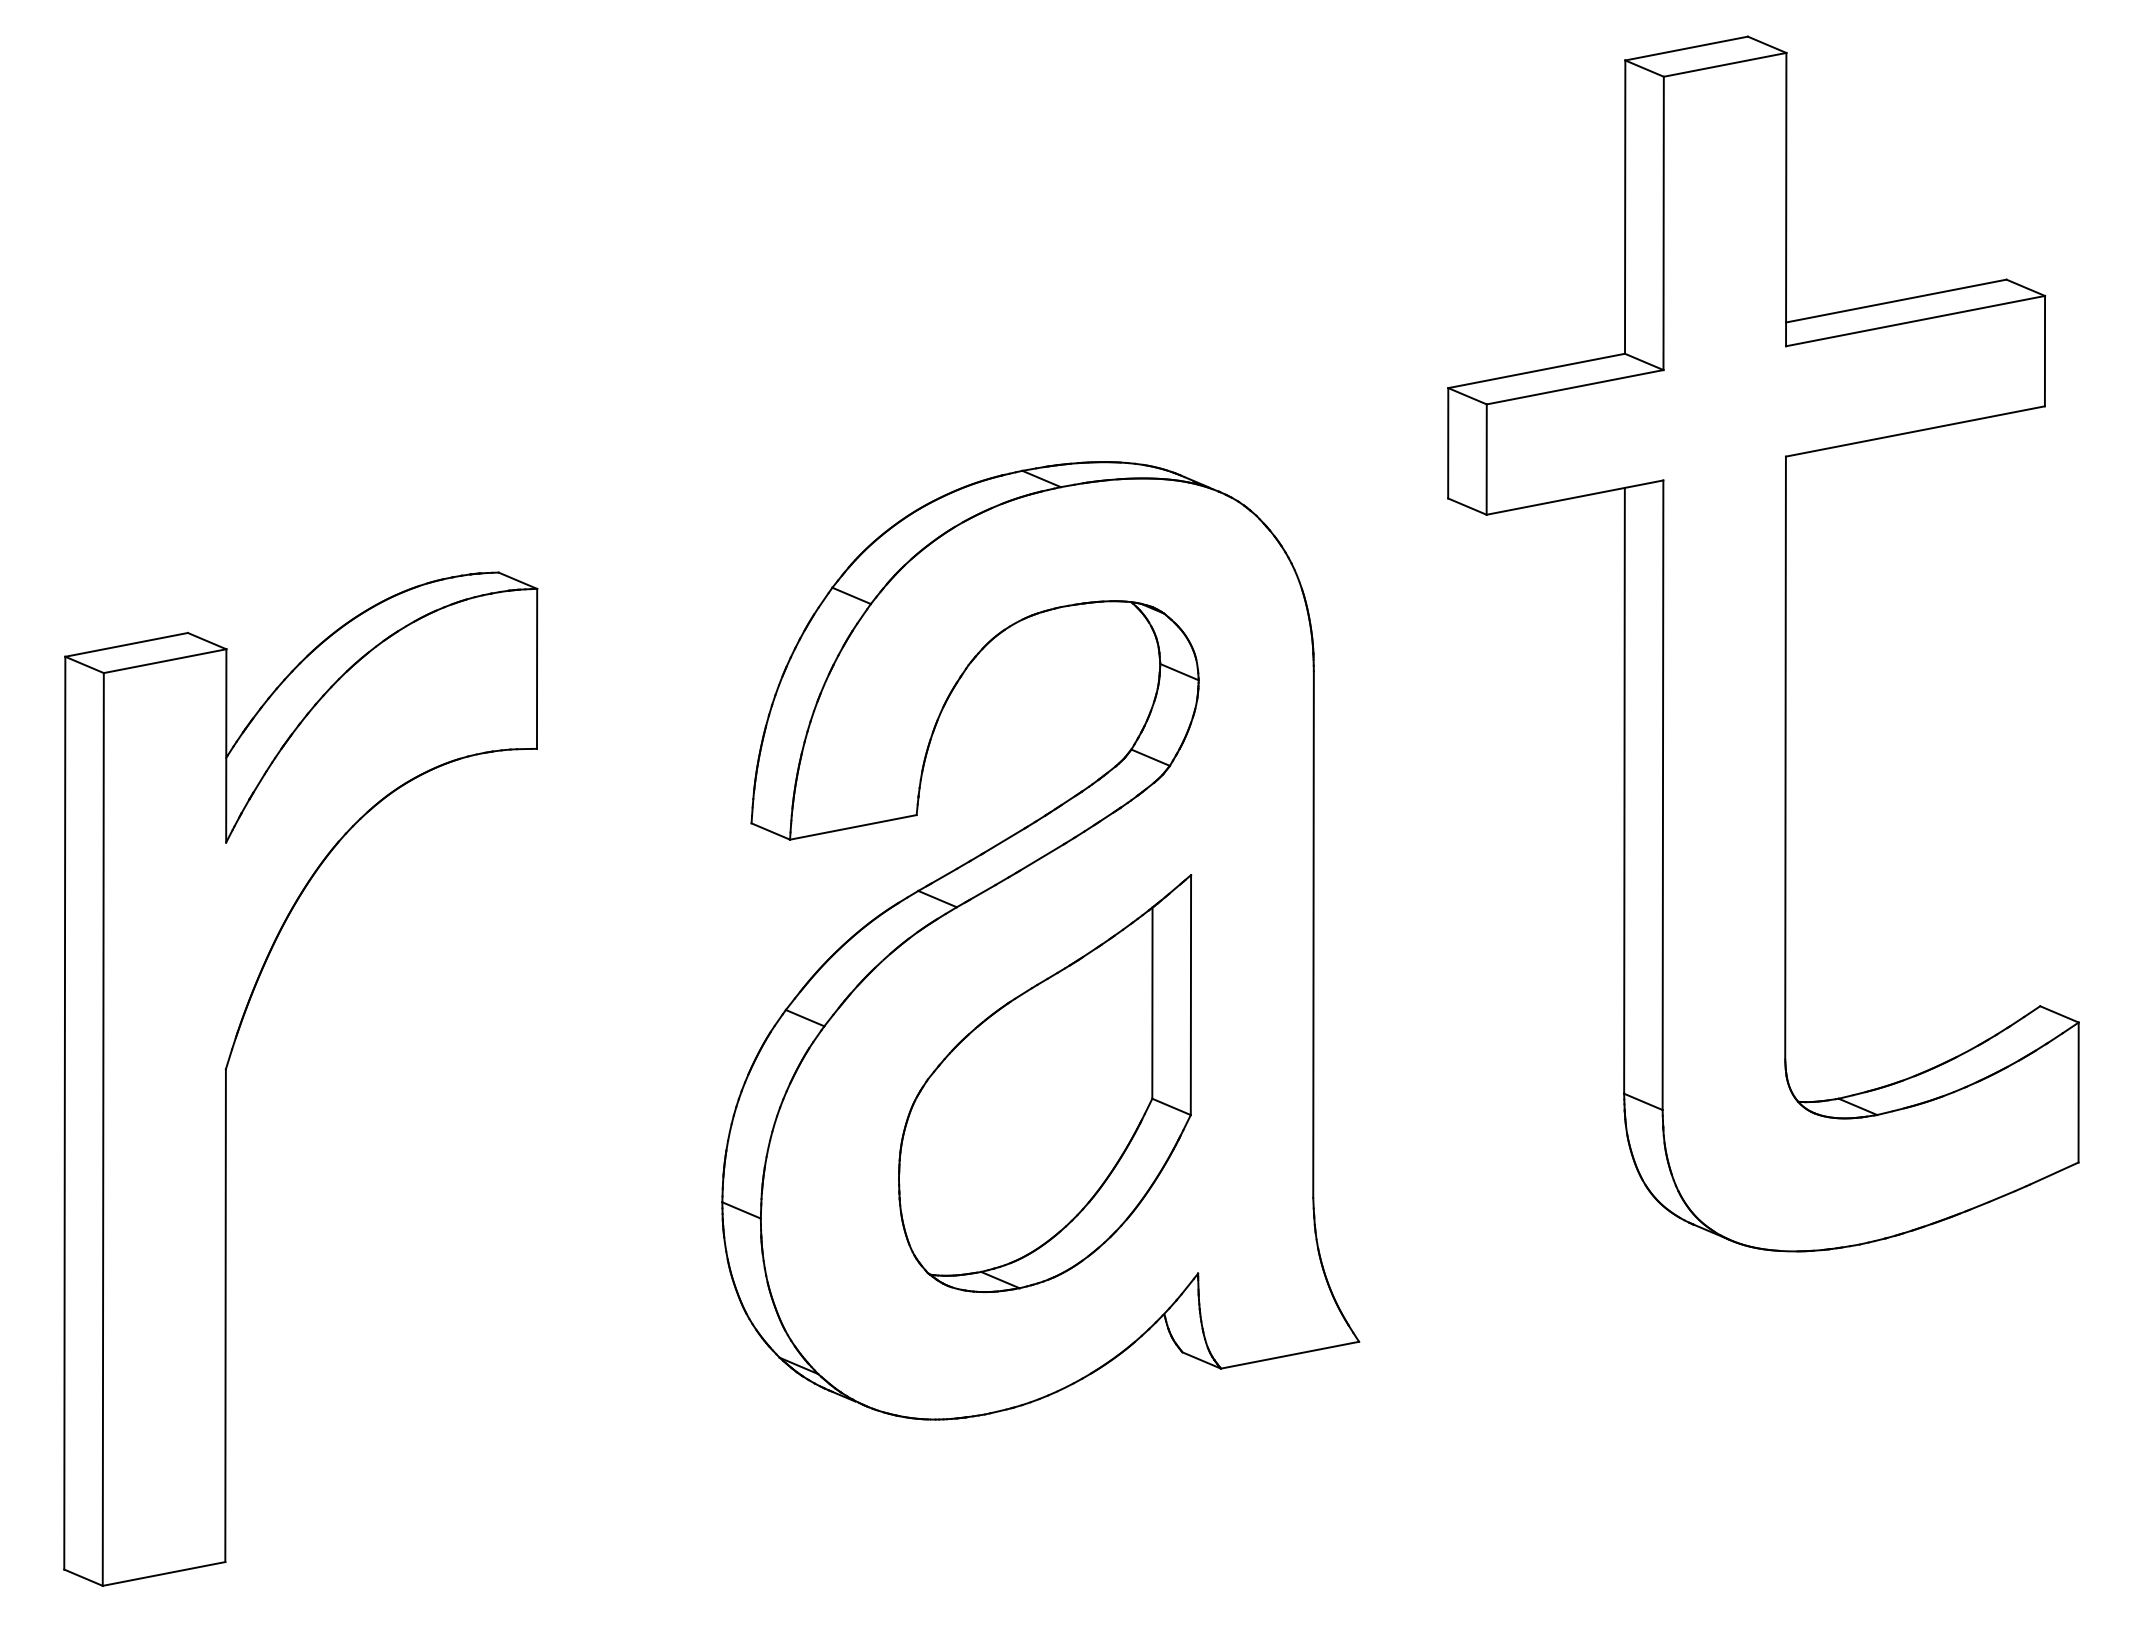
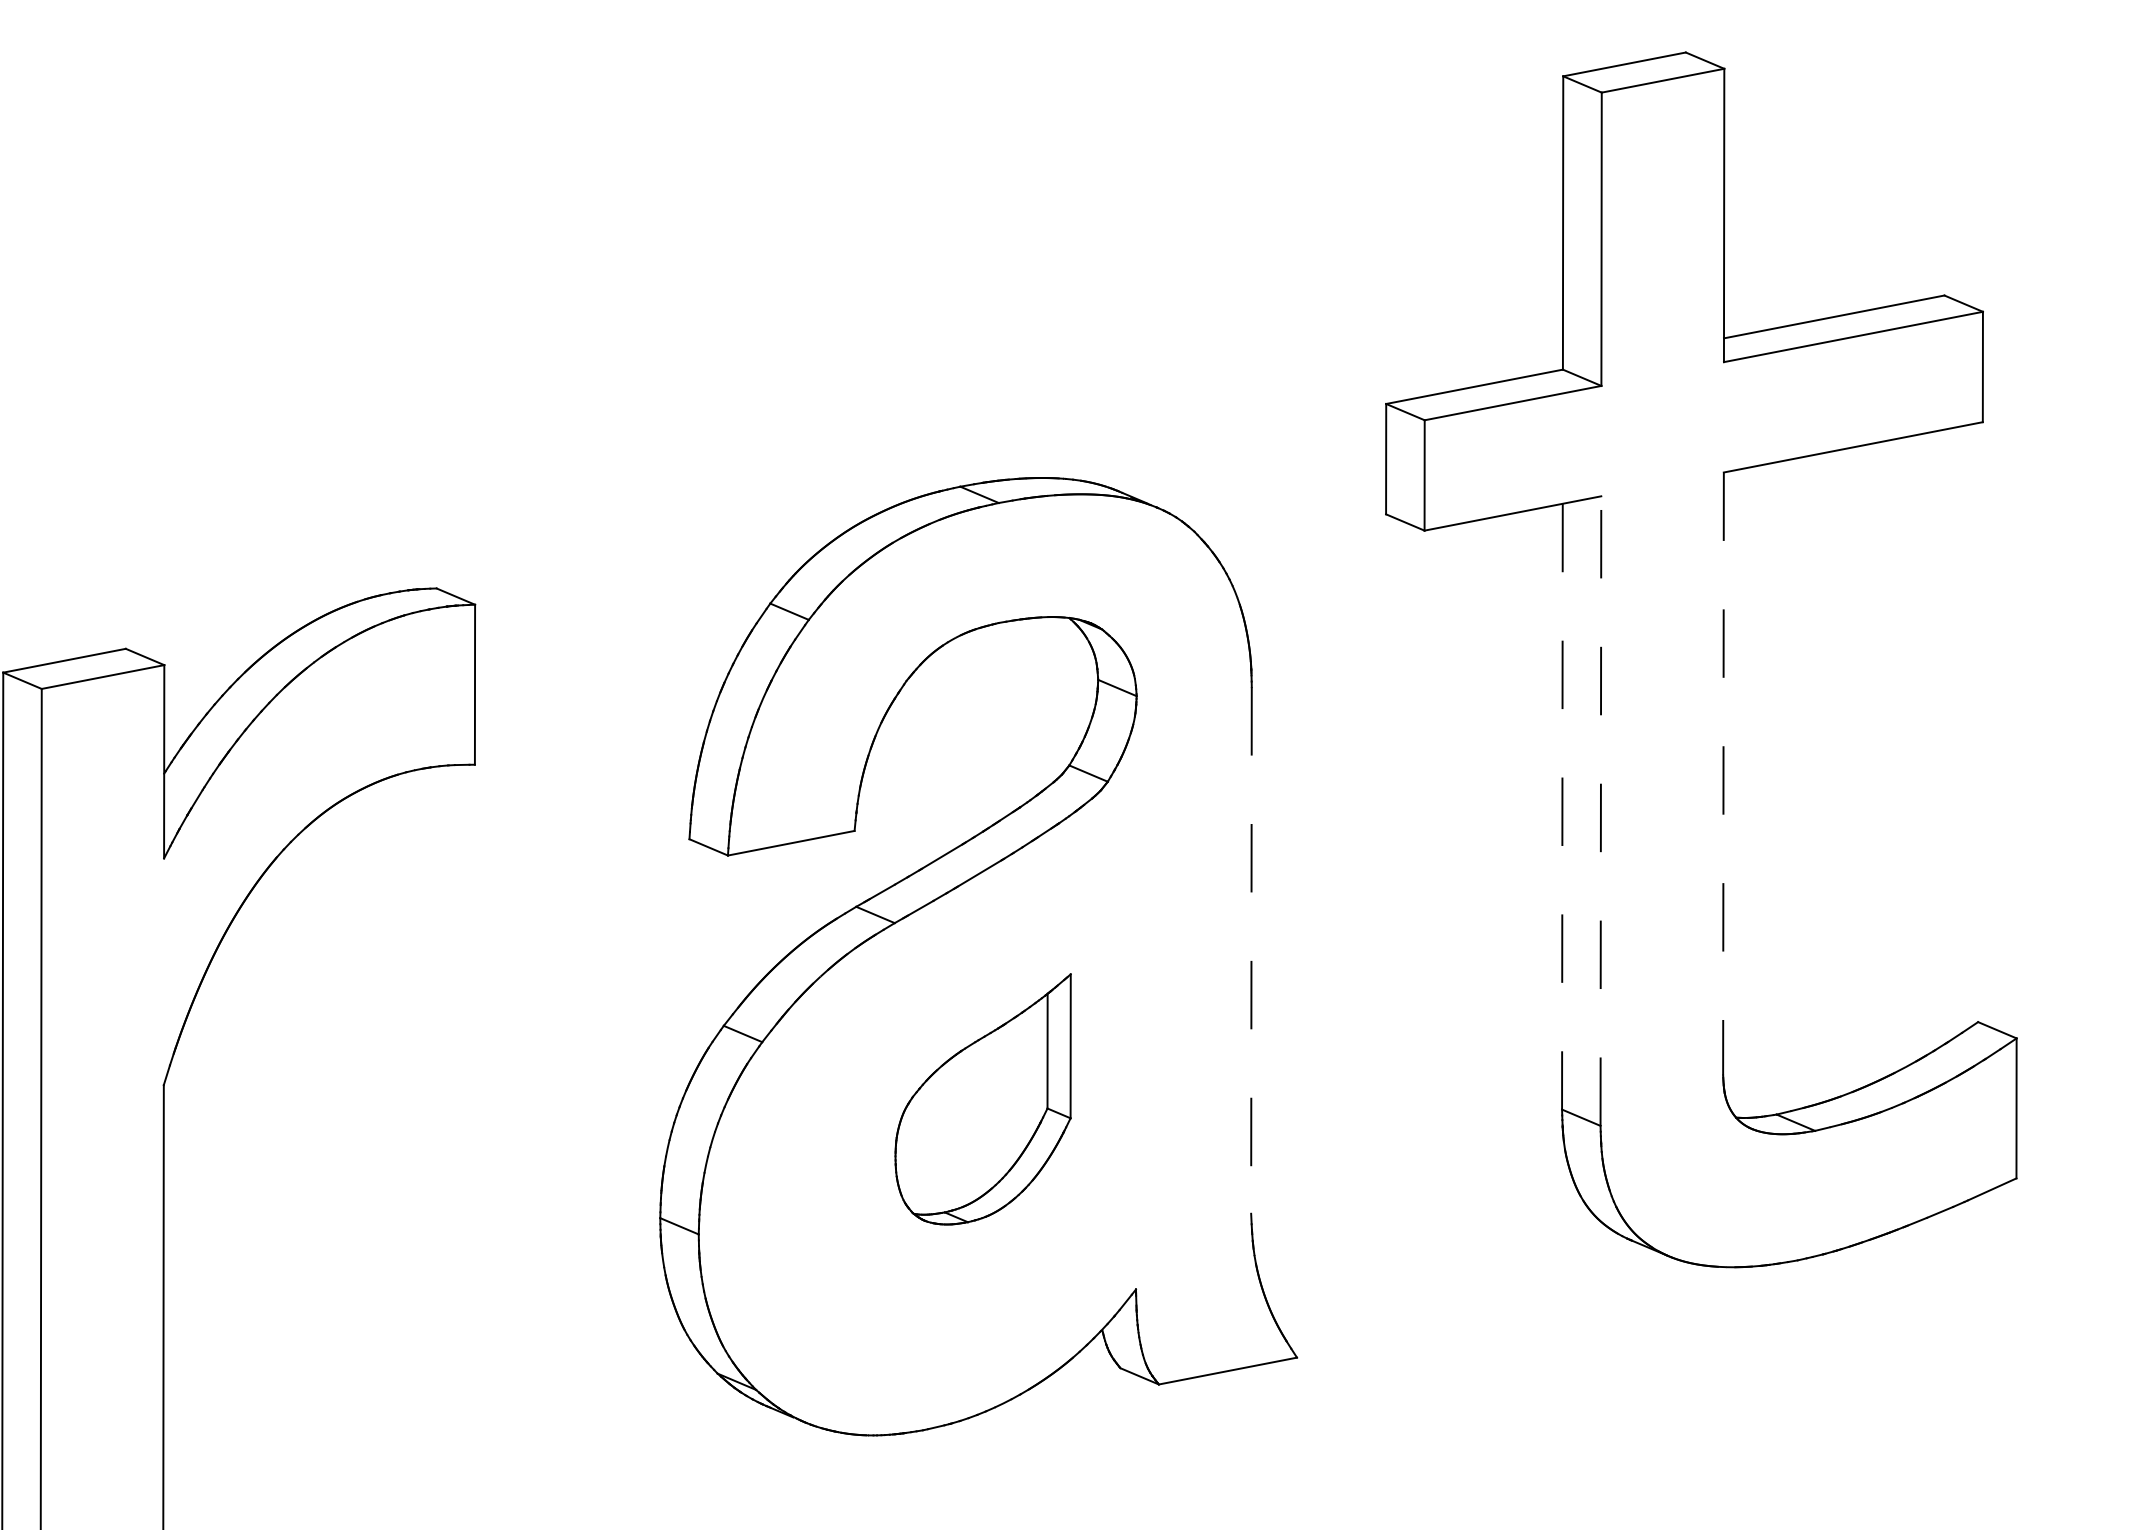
line: (1785, 758) -> (1723, 774), solid -> dashed
line: (1624, 790) -> (1562, 806), solid -> dashed
line: (1662, 795) -> (1600, 811), solid -> dashed
line: (1313, 935) -> (1251, 951), solid -> dashed
part: (1045, 1083) -> (983, 1099), size x0.6

